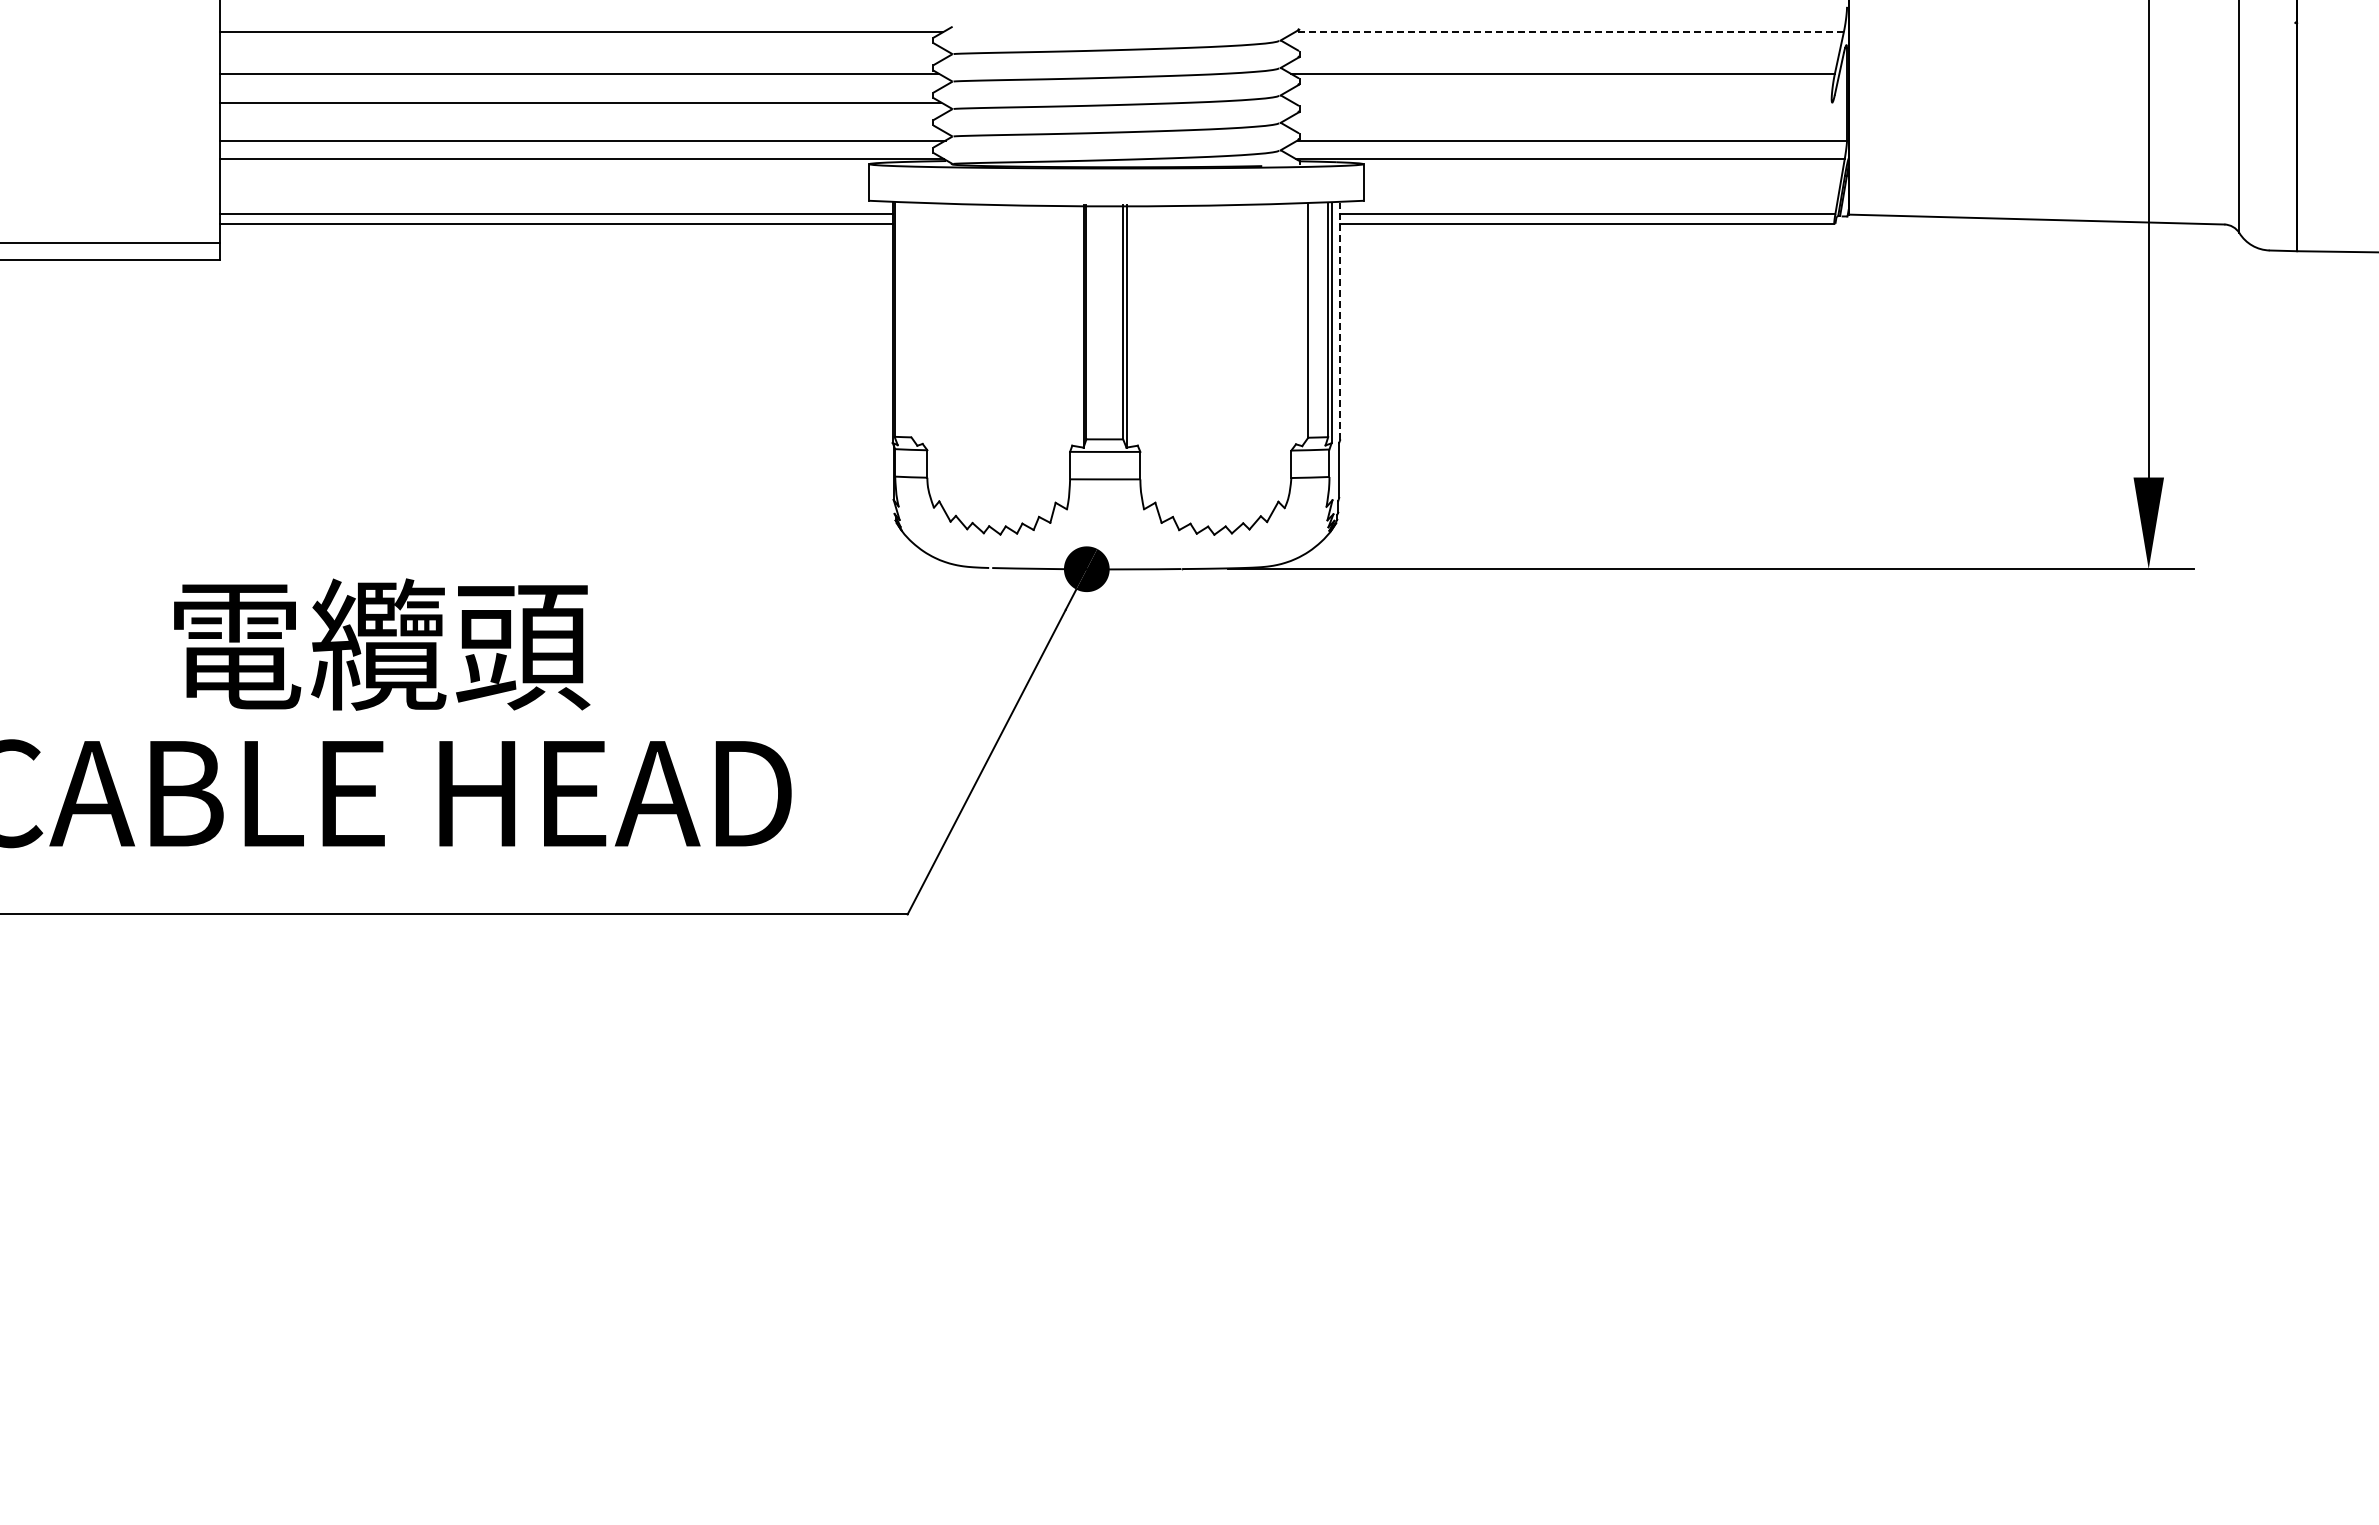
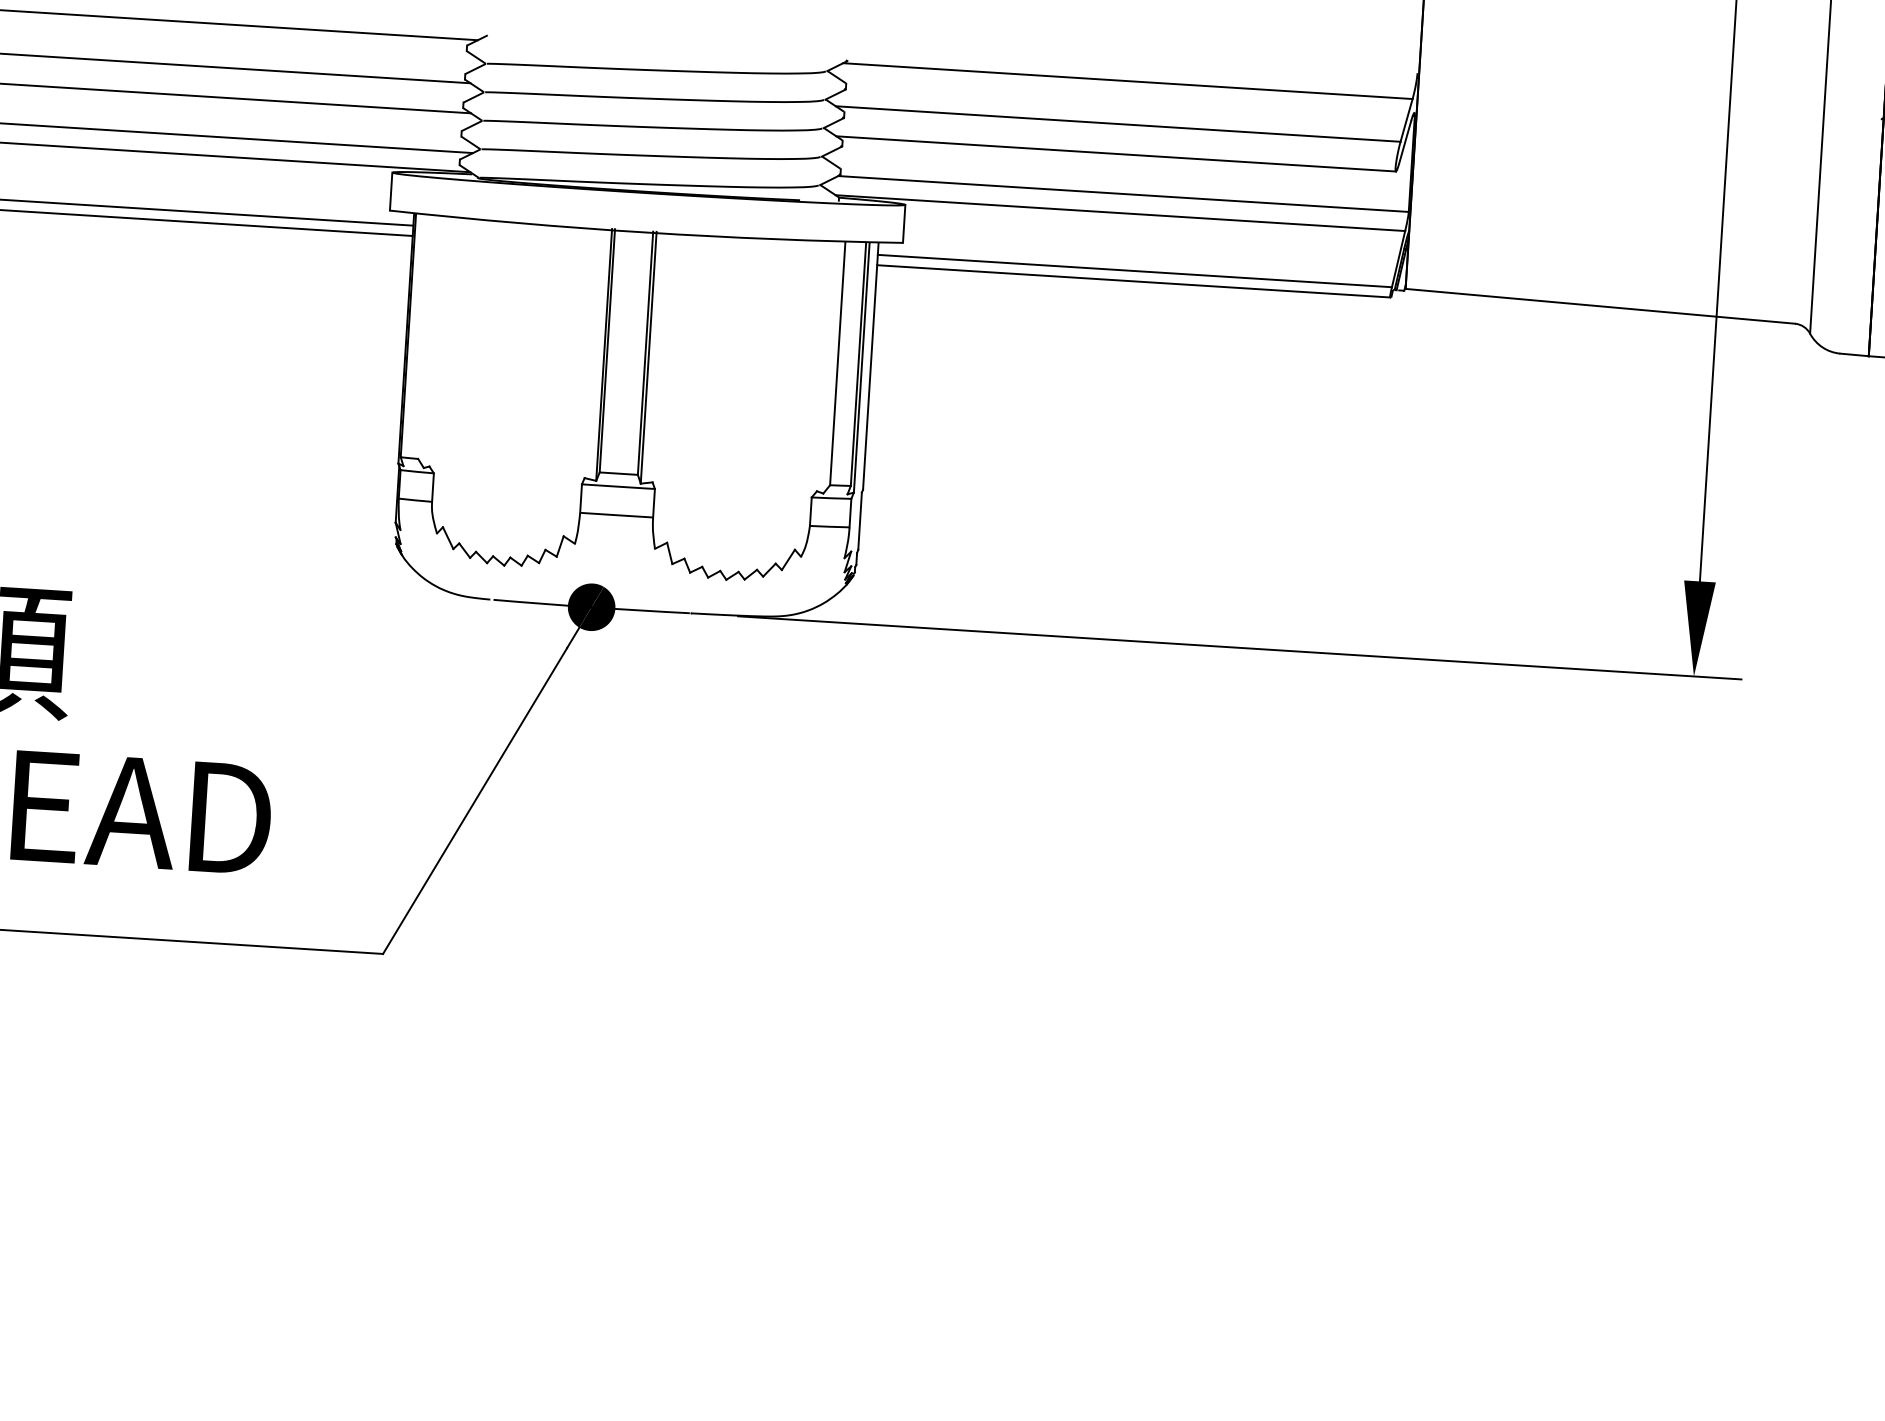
line: (1569, 32) -> (1127, 81), dashed -> solid
line: (1562, 102) -> (1115, 153), added
line: (1340, 321) -> (871, 366), dashed -> solid

